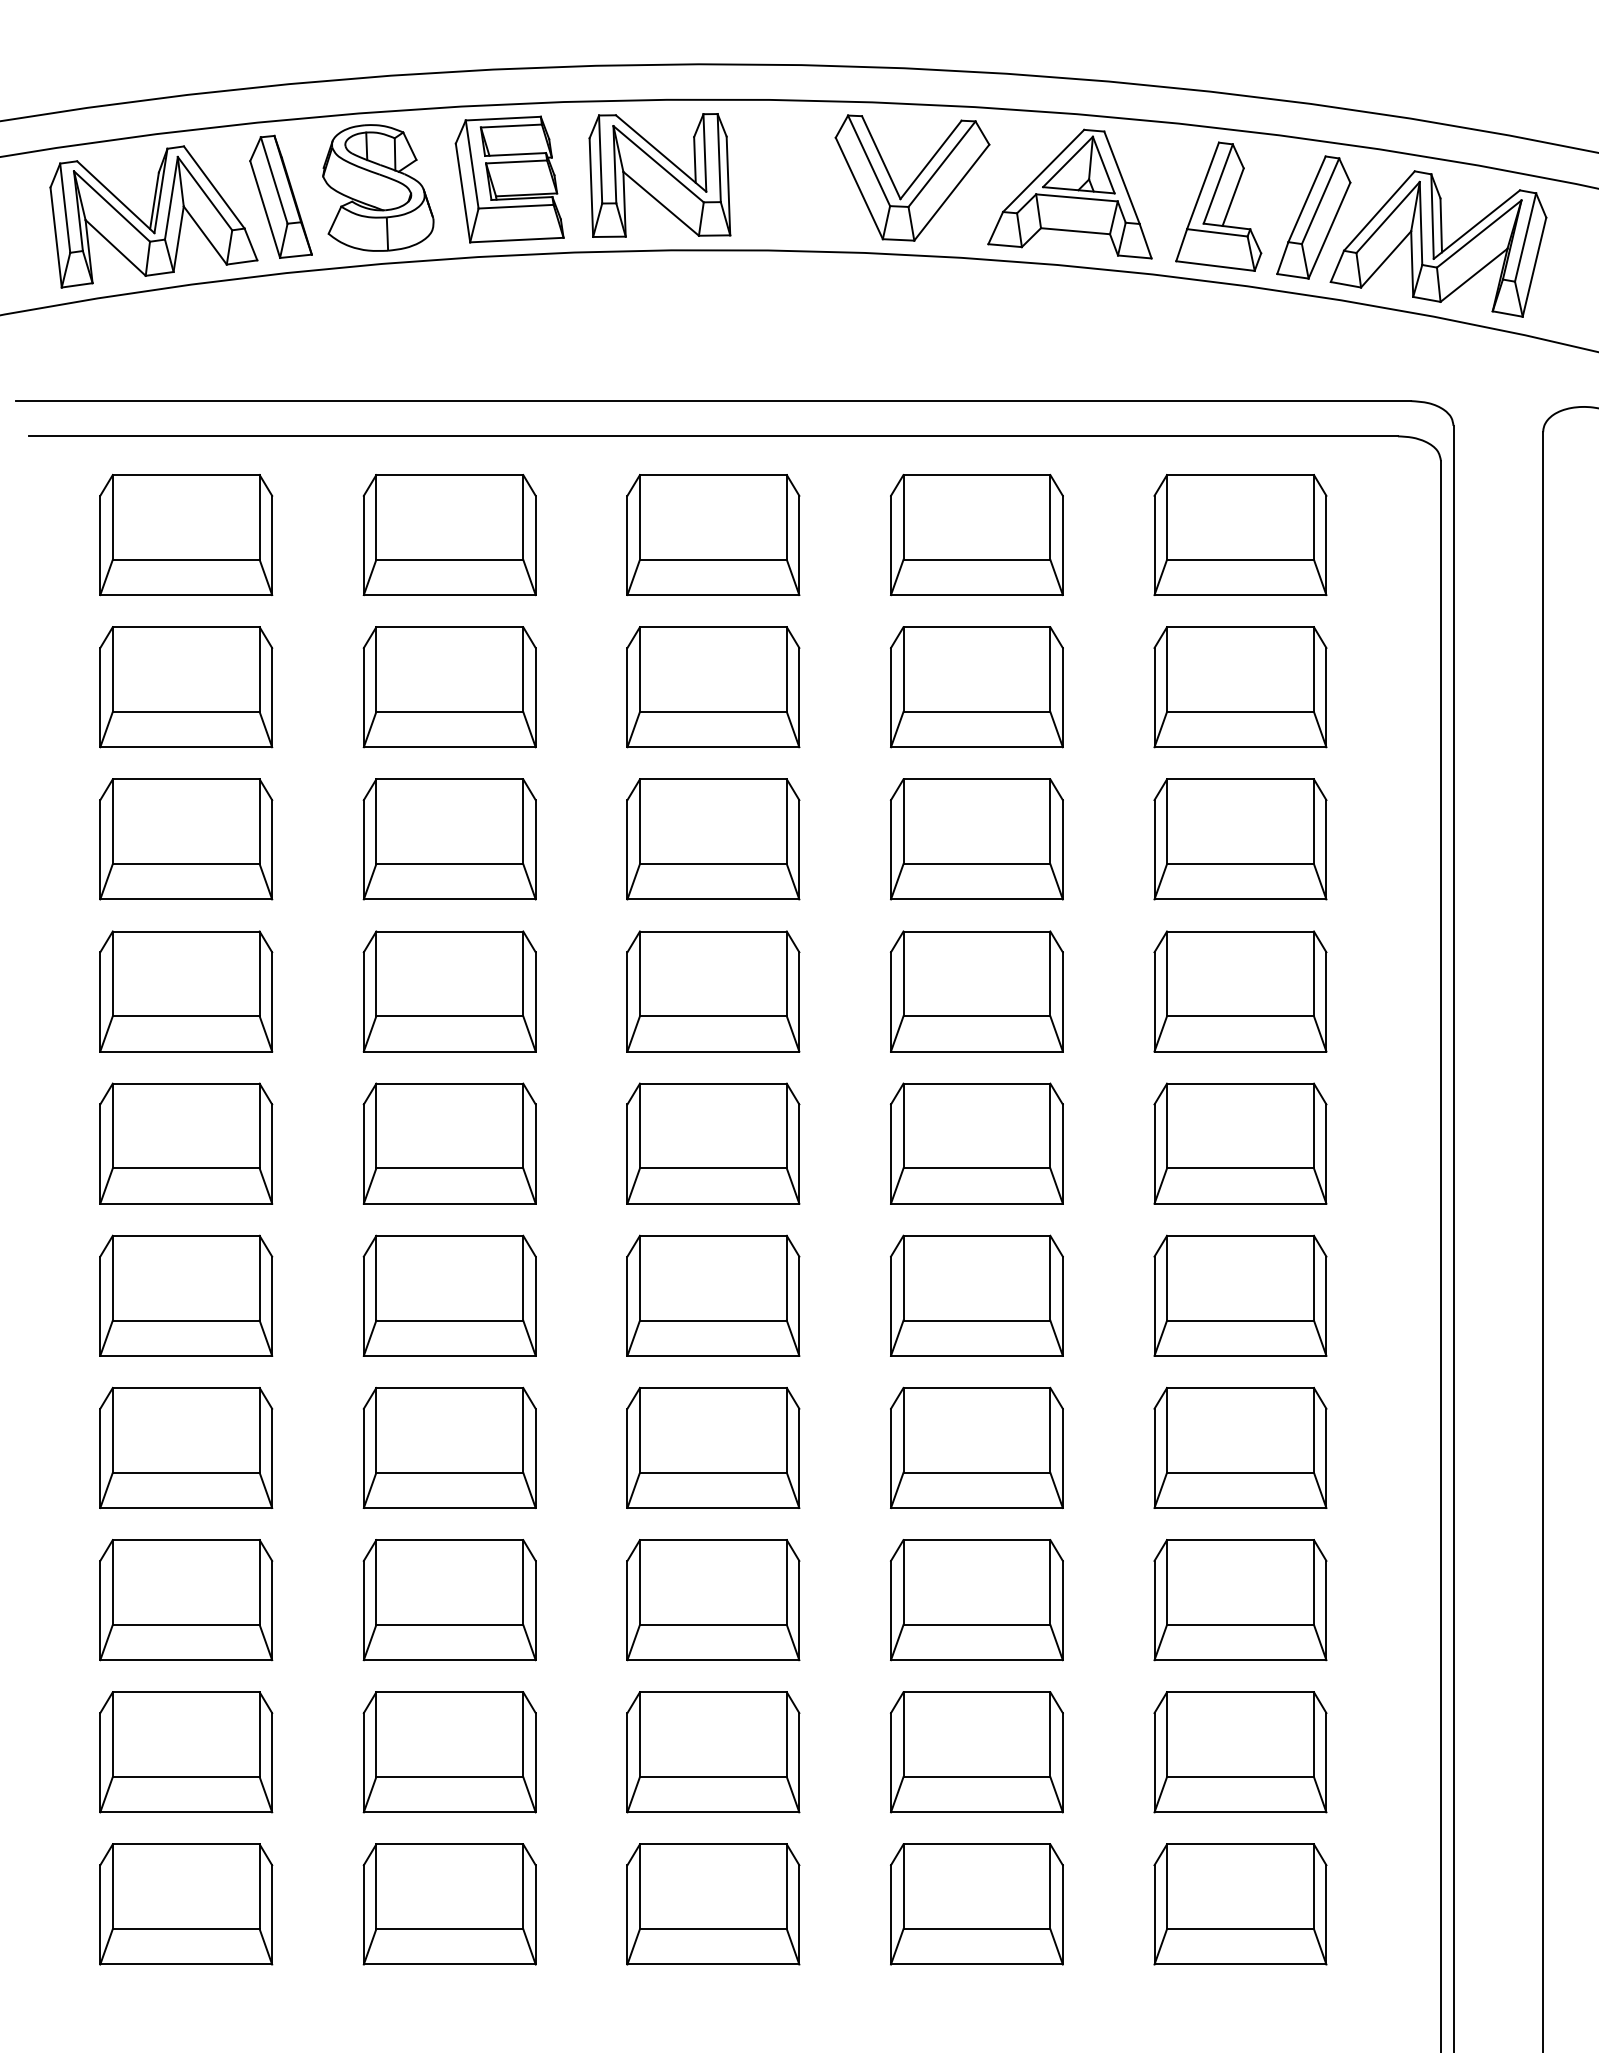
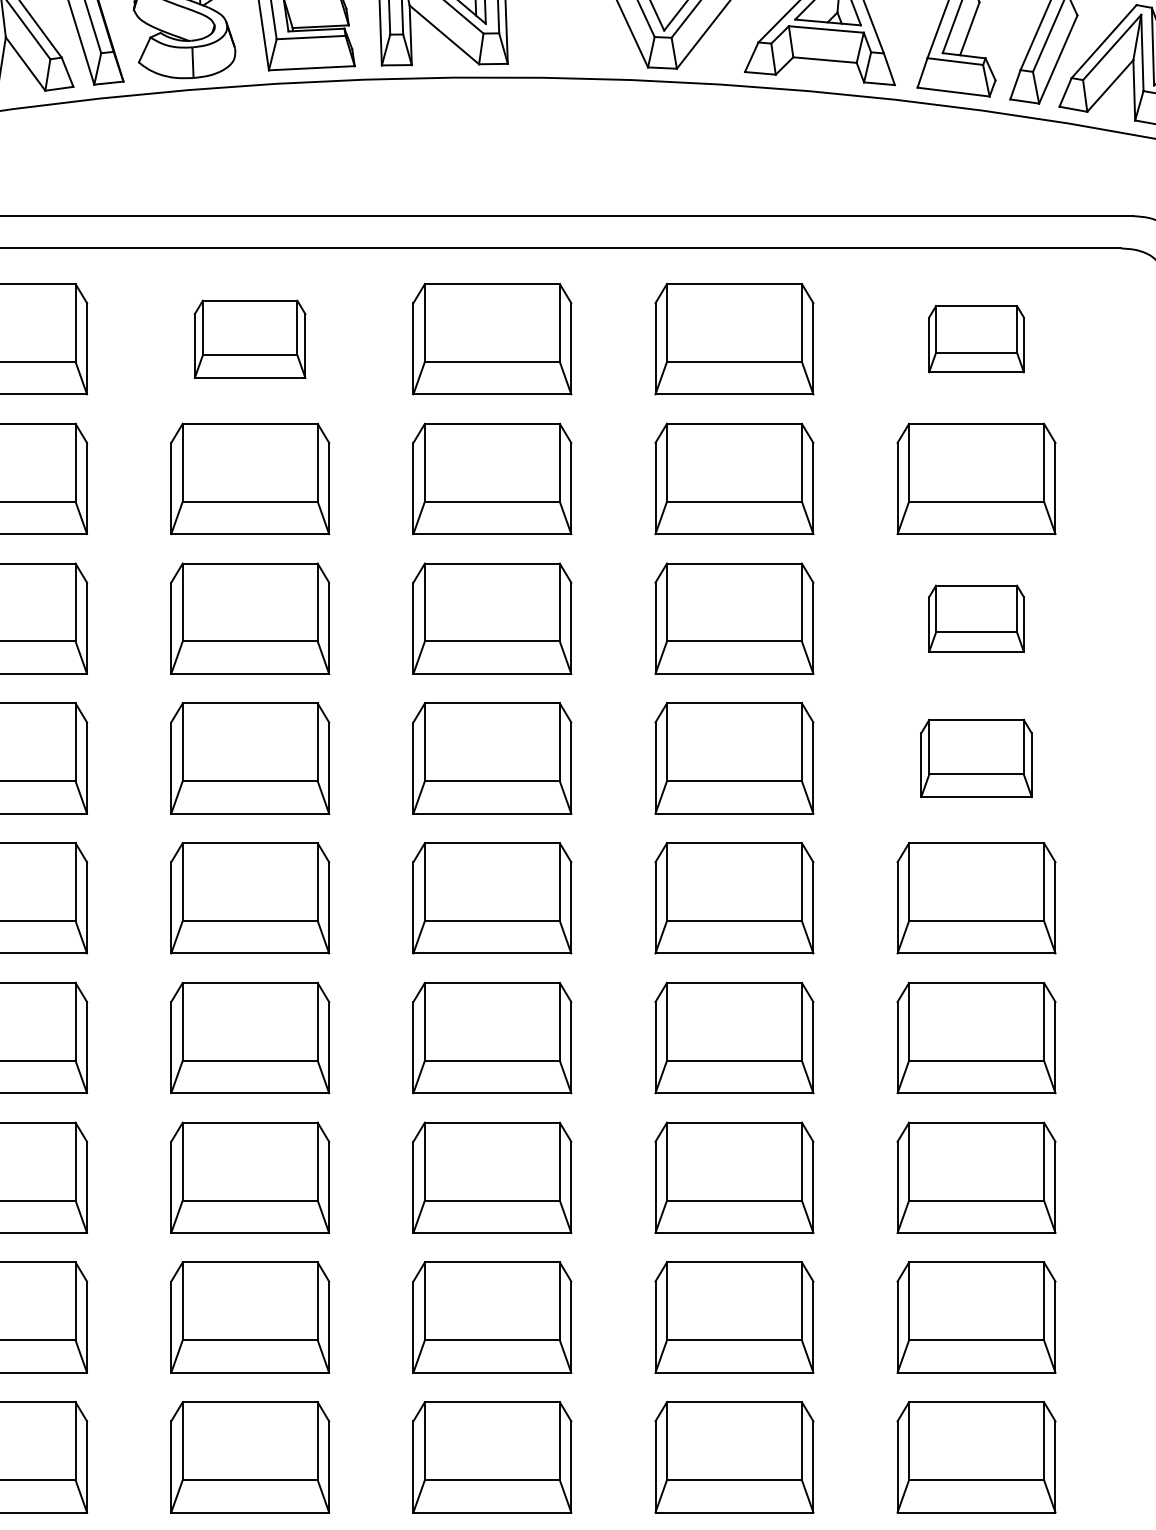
part: (1240, 534) -> (976, 338), size x0.6
part: (449, 535) -> (249, 339), size x0.7
part: (1240, 839) -> (976, 618), size x0.6
part: (1240, 991) -> (976, 758), size x0.7

